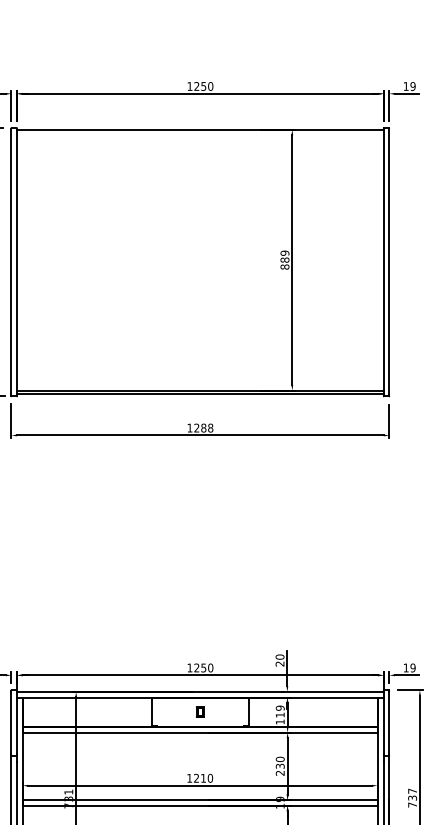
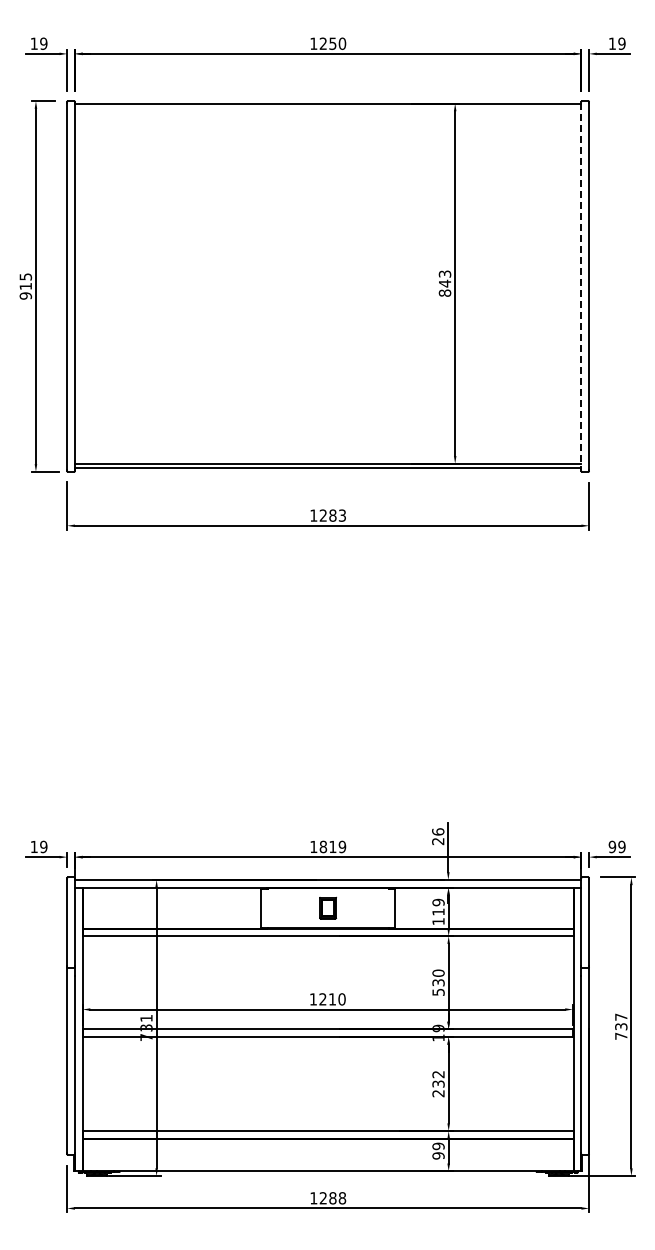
text: (284, 256) -> (444, 278), 889 -> 843
line: (383, 262) -> (581, 287), solid -> dashed
text: (210, 428) -> (342, 515), 1288 -> 1283
text: (280, 656) -> (438, 831), 20 -> 26
text: (203, 667) -> (332, 846), 1250 -> 1819
text: (406, 667) -> (612, 846), 19 -> 99
part: (199, 711) -> (327, 907), size x1.6
text: (280, 772) -> (438, 991), 230 -> 530

